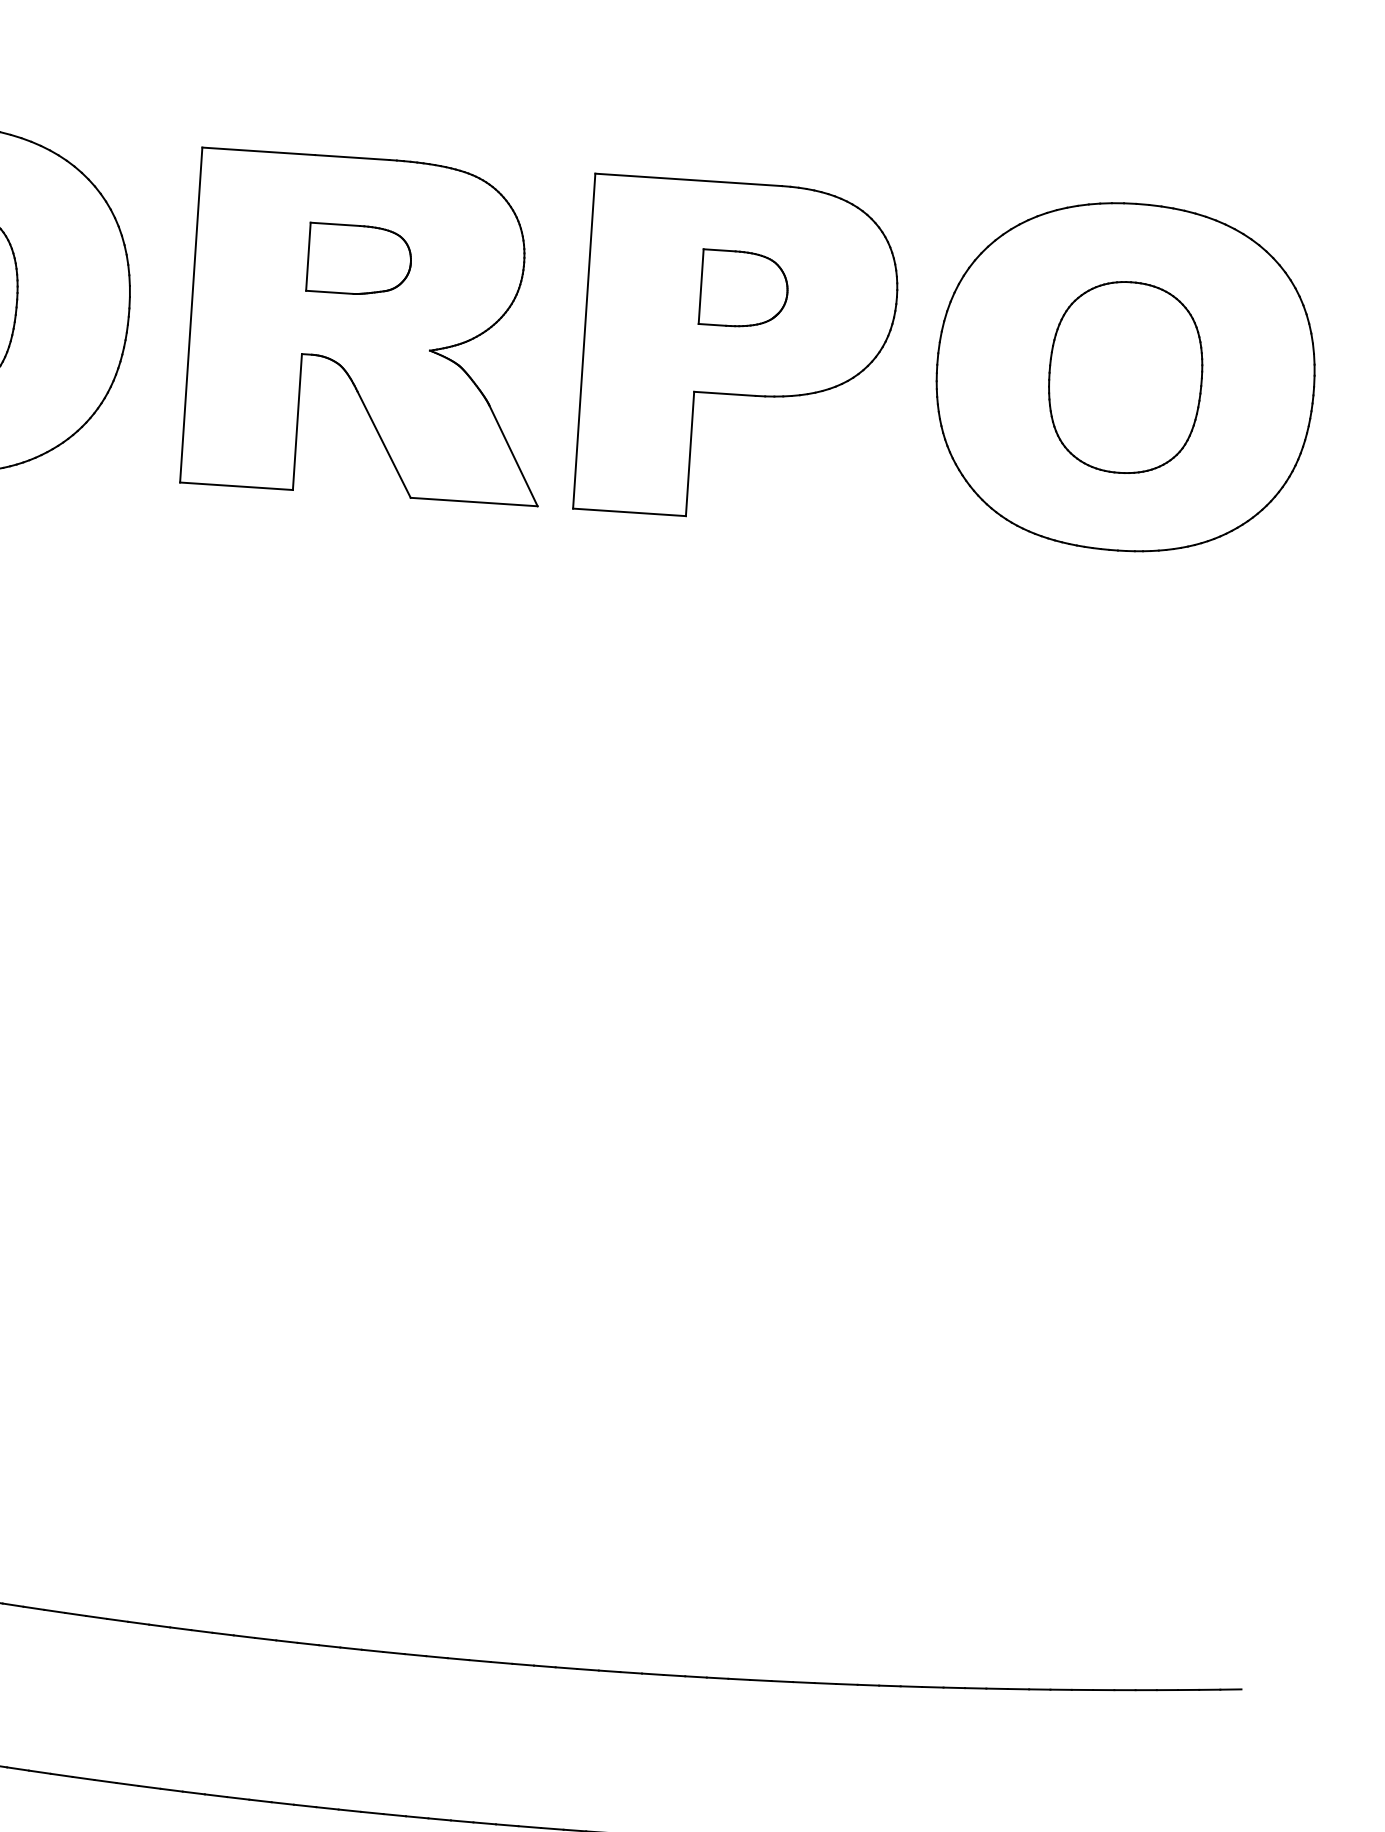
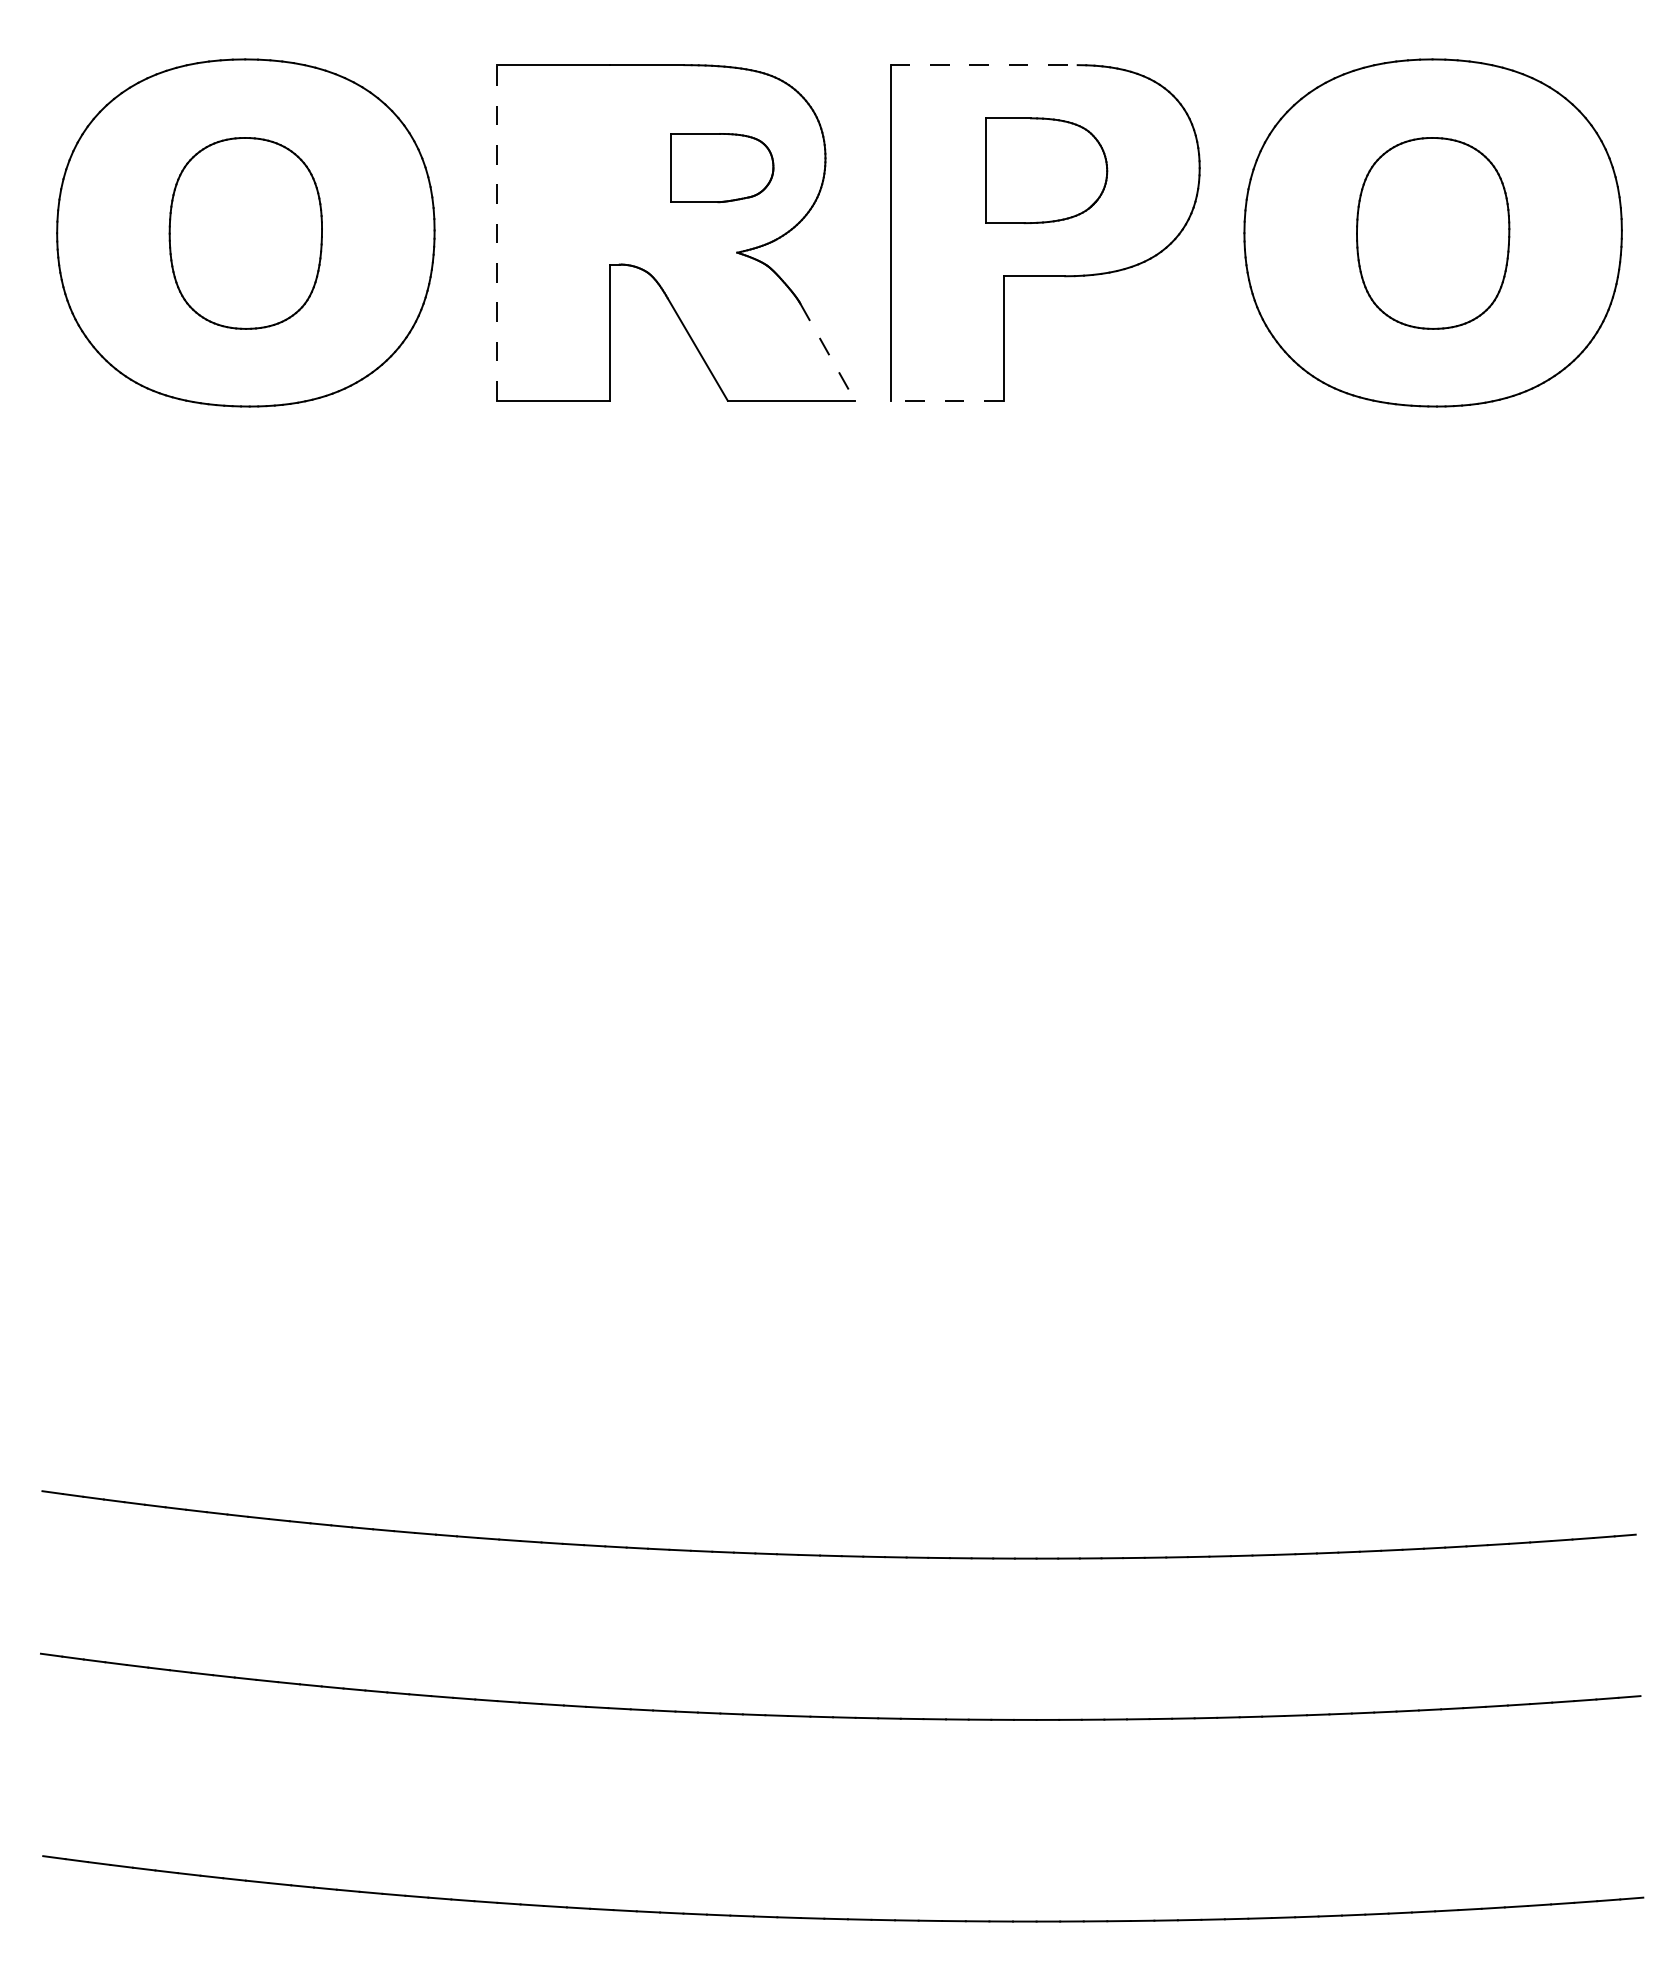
line: (689, 180) -> (984, 65), solid -> dashed
part: (359, 260) -> (722, 168), moved
part: (744, 289) -> (1047, 170), size x1.4
line: (191, 314) -> (496, 232), solid -> dashed
line: (513, 456) -> (827, 352), solid -> dashed
line: (629, 512) -> (947, 400), solid -> dashed

